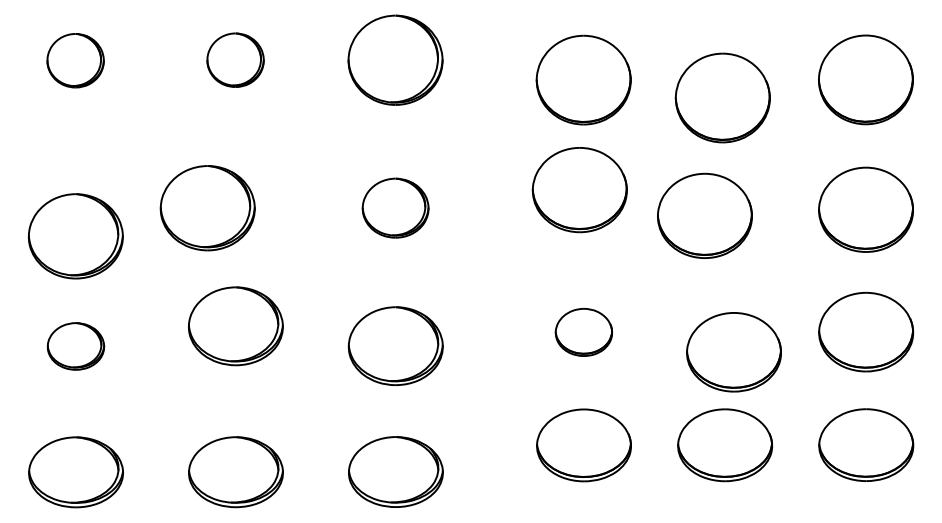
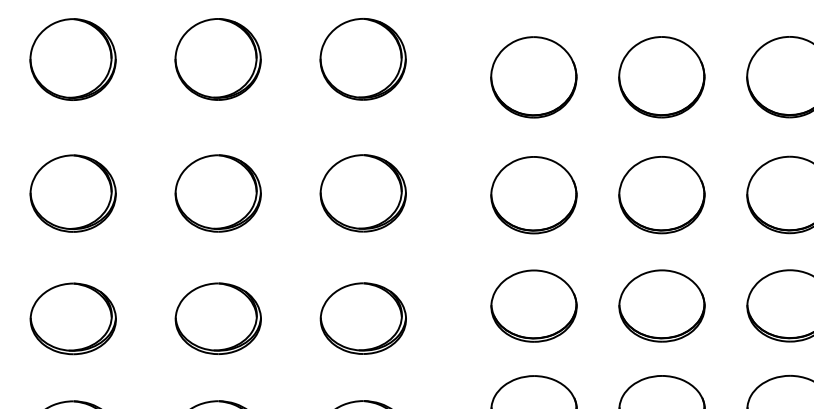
part: (235, 59) -> (217, 58), size x1.67
part: (75, 60) -> (72, 59), size x1.67
part: (722, 97) -> (661, 76), moved
part: (579, 190) -> (533, 195), moved
part: (207, 208) -> (217, 193), moved
part: (395, 208) -> (363, 193), size x1.43
part: (704, 215) -> (661, 194), moved
part: (75, 236) -> (72, 193), moved
part: (235, 326) -> (217, 318), moved
part: (583, 332) -> (533, 306), size x1.67
part: (75, 346) -> (72, 318), size x1.67
part: (733, 352) -> (661, 306), moved

